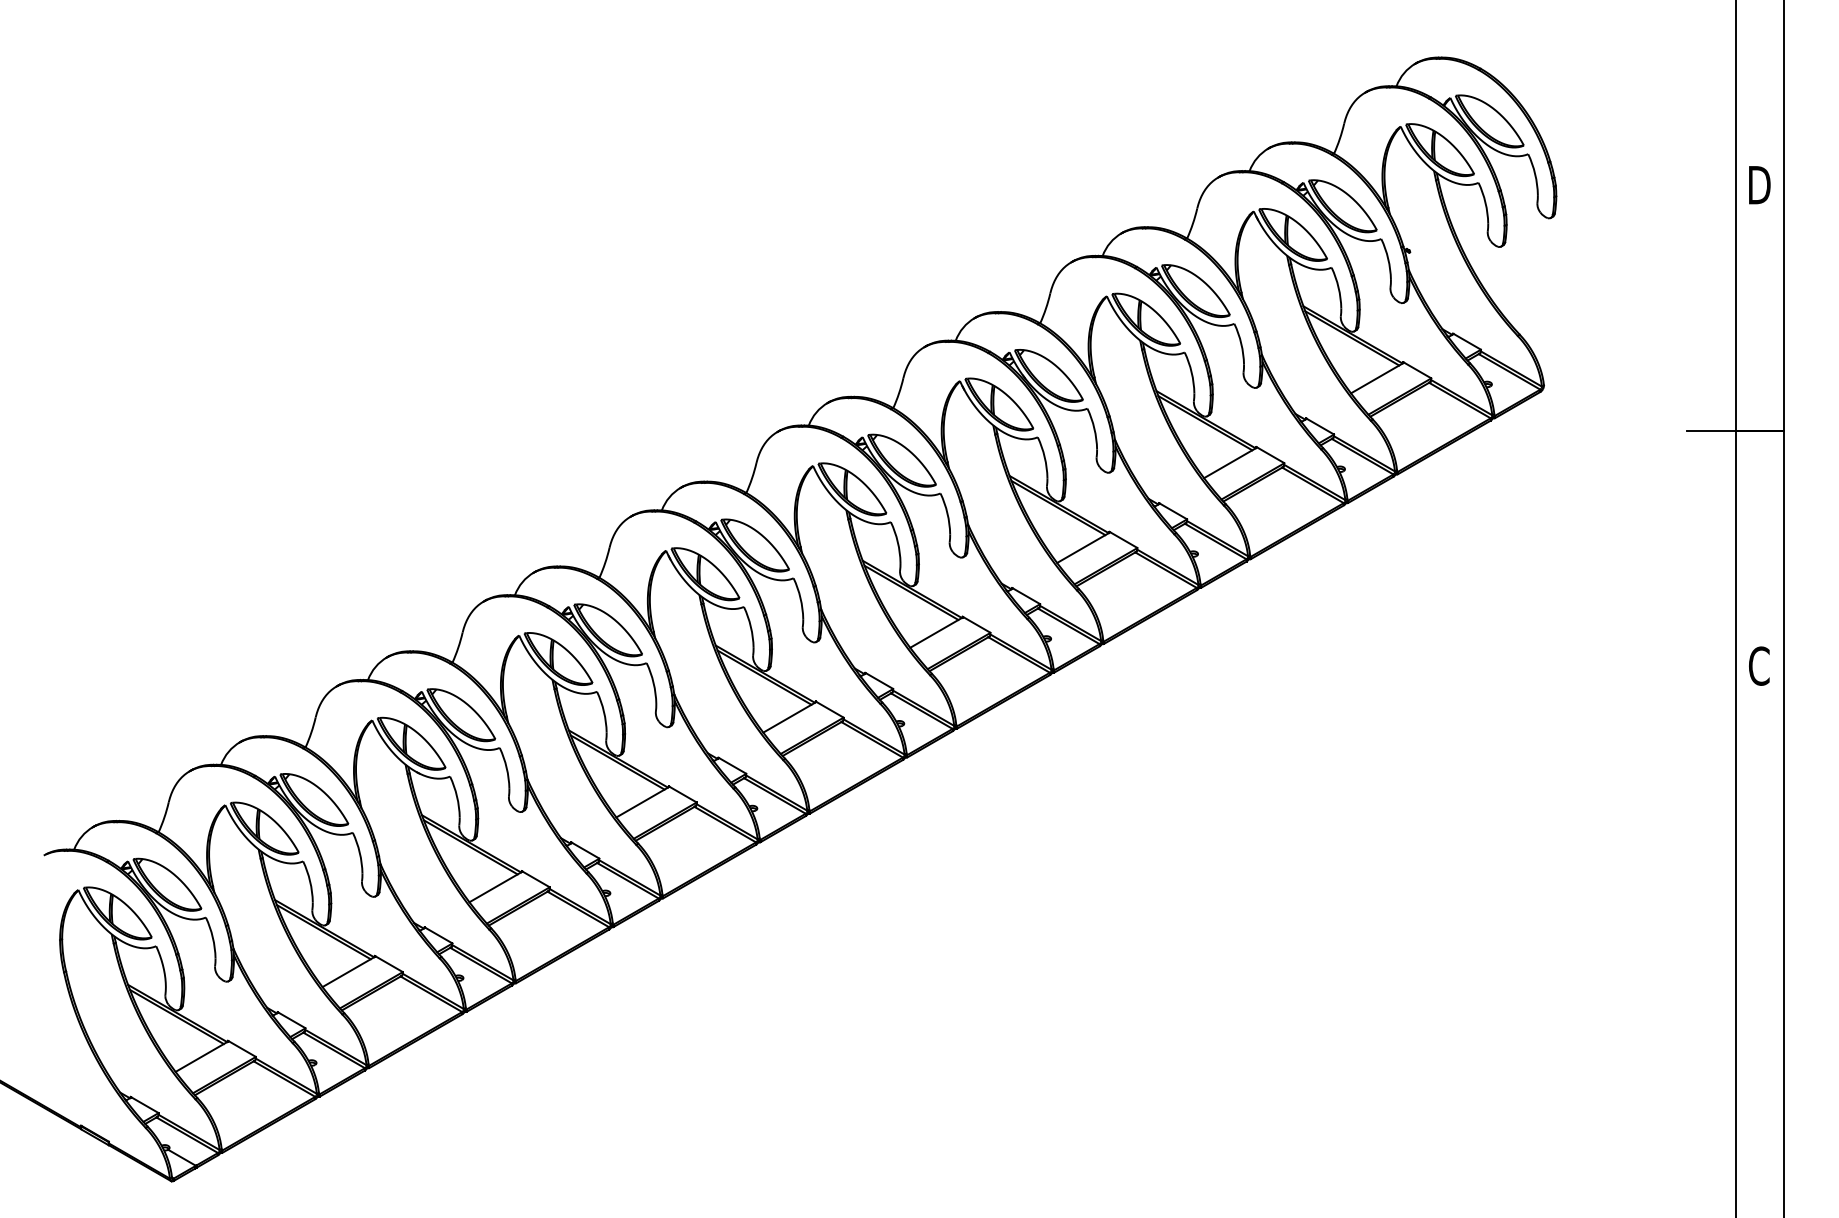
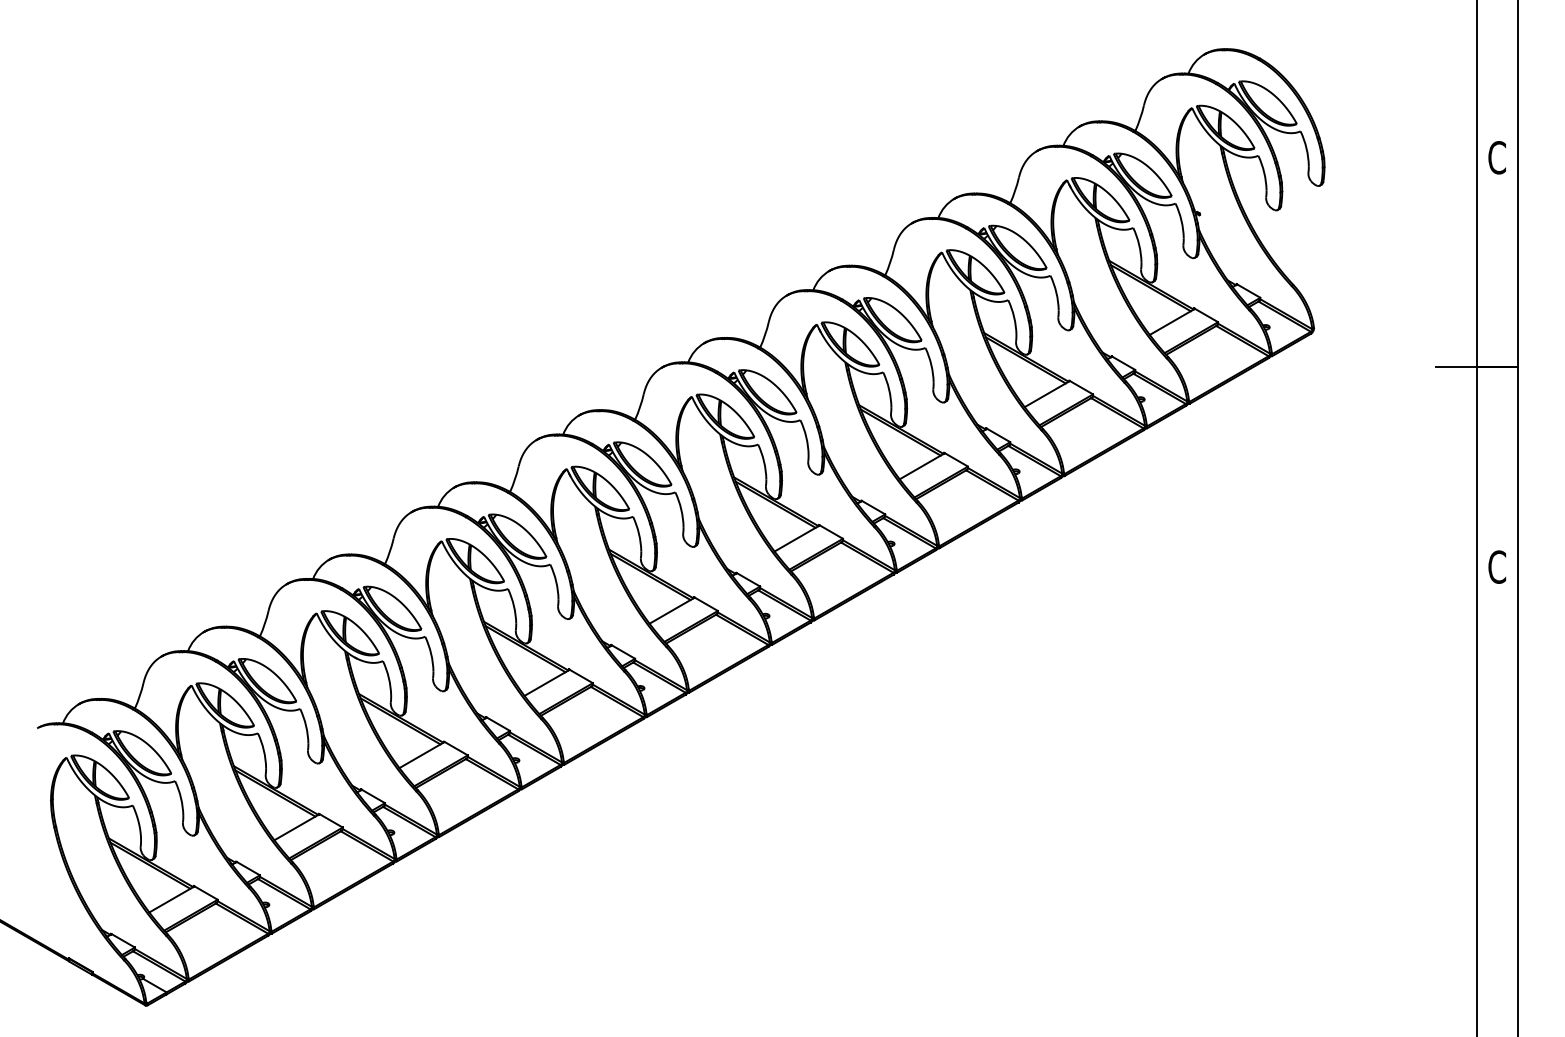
text: (1759, 184) -> (1497, 157), D -> C

